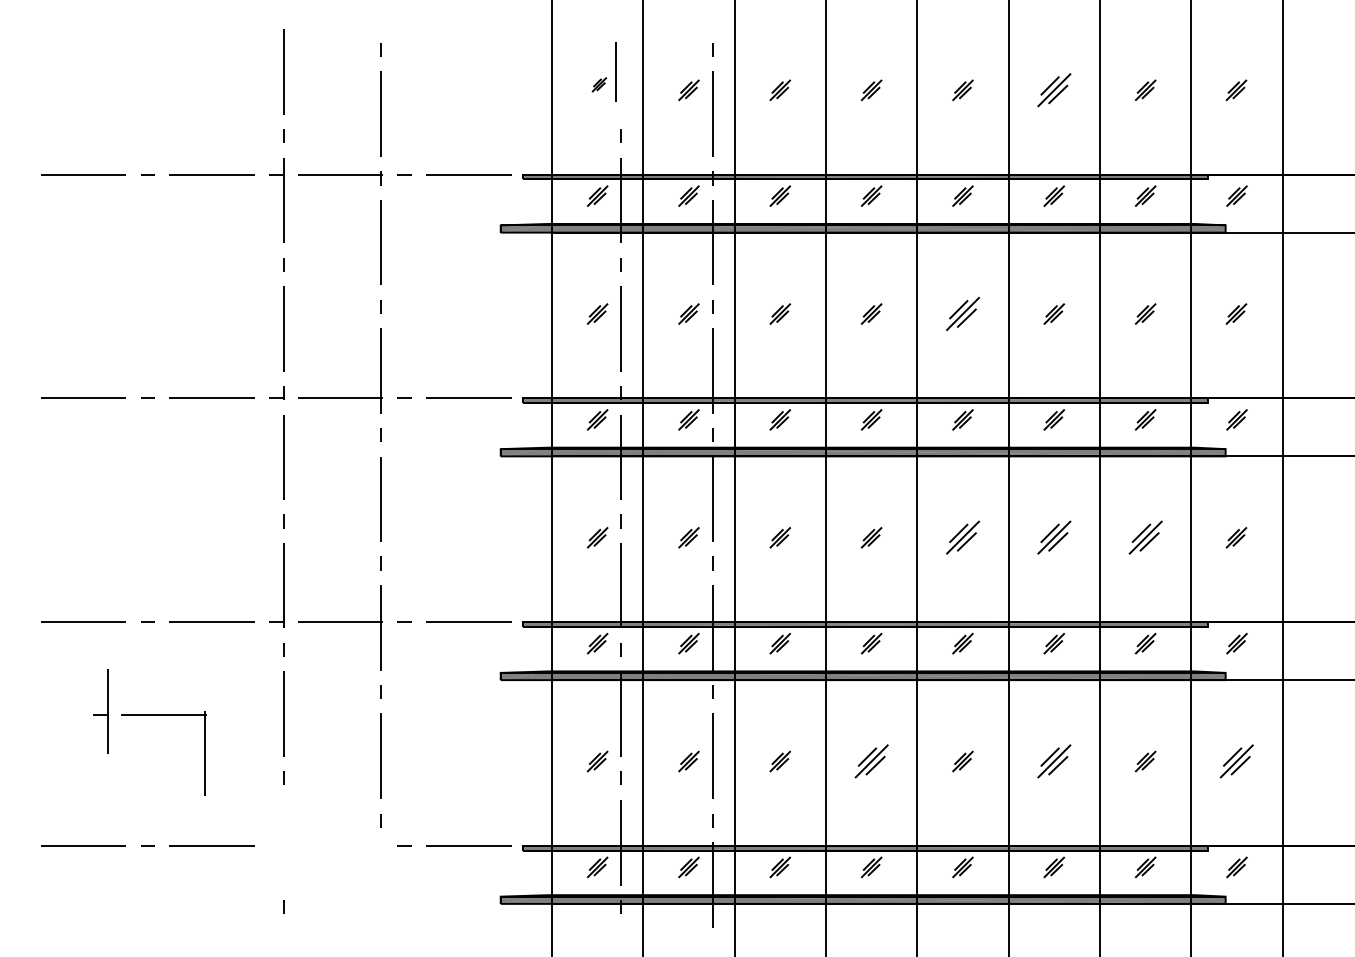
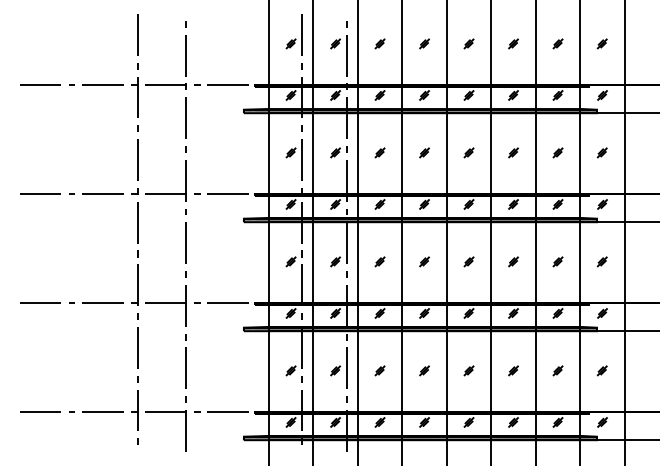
part: (602, 70) -> (293, 34), size x1.43
part: (1054, 89) -> (513, 43), size x0.62
part: (961, 313) -> (468, 152), size x0.62
part: (961, 537) -> (468, 261), size x0.62
part: (1054, 537) -> (513, 261), size x0.62
part: (1144, 537) -> (557, 261), size x0.62
part: (148, 715) -> (158, 412), moved
part: (871, 760) -> (424, 370), size x0.62
part: (1054, 760) -> (513, 370), size x0.62
part: (1234, 760) -> (601, 370), size x0.62

